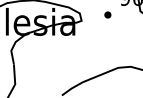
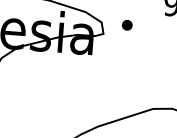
part: (107, 14) -> (126, 24), moved

